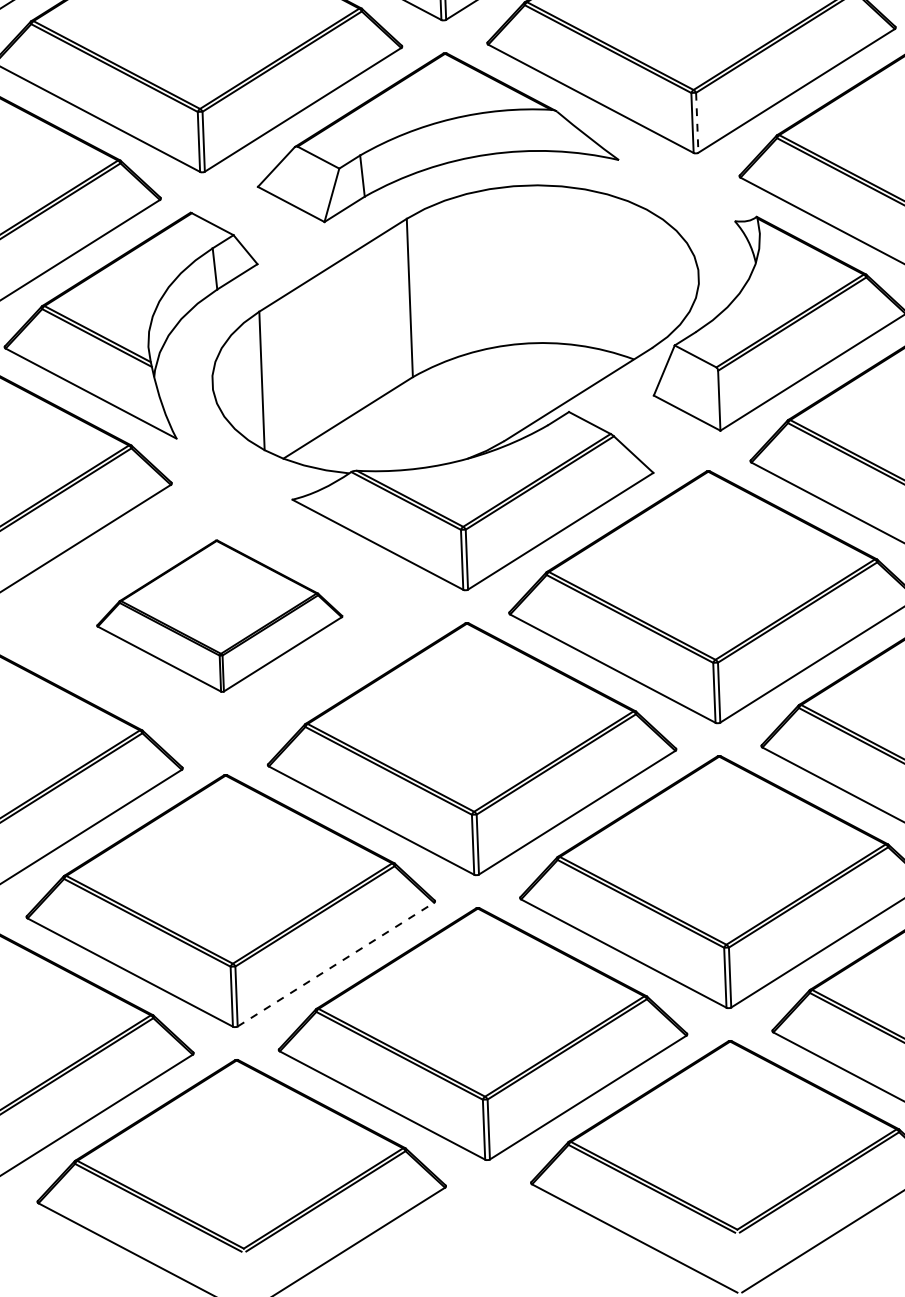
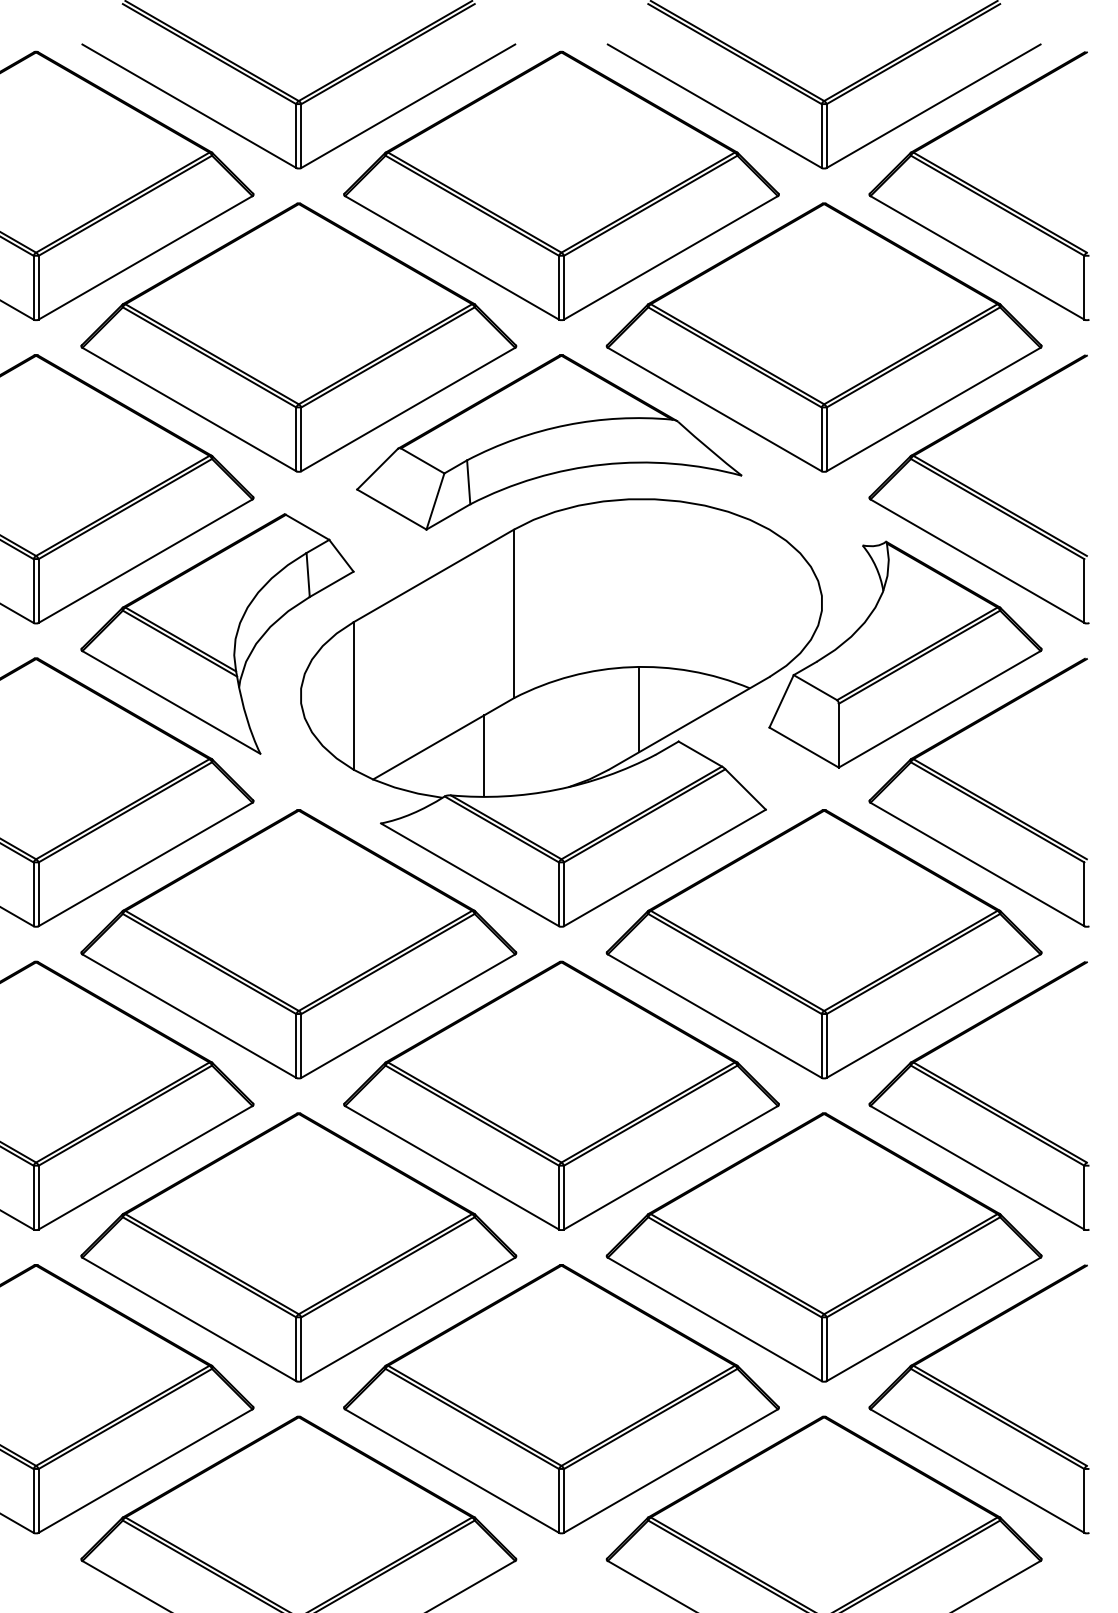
line: (697, 122) -> (826, 439), dashed -> solid
line: (530, 383) -> (638, 709), added
line: (387, 432) -> (484, 755), added
part: (219, 616) -> (298, 944), size x1.67
line: (336, 964) -> (408, 1319), dashed -> solid

